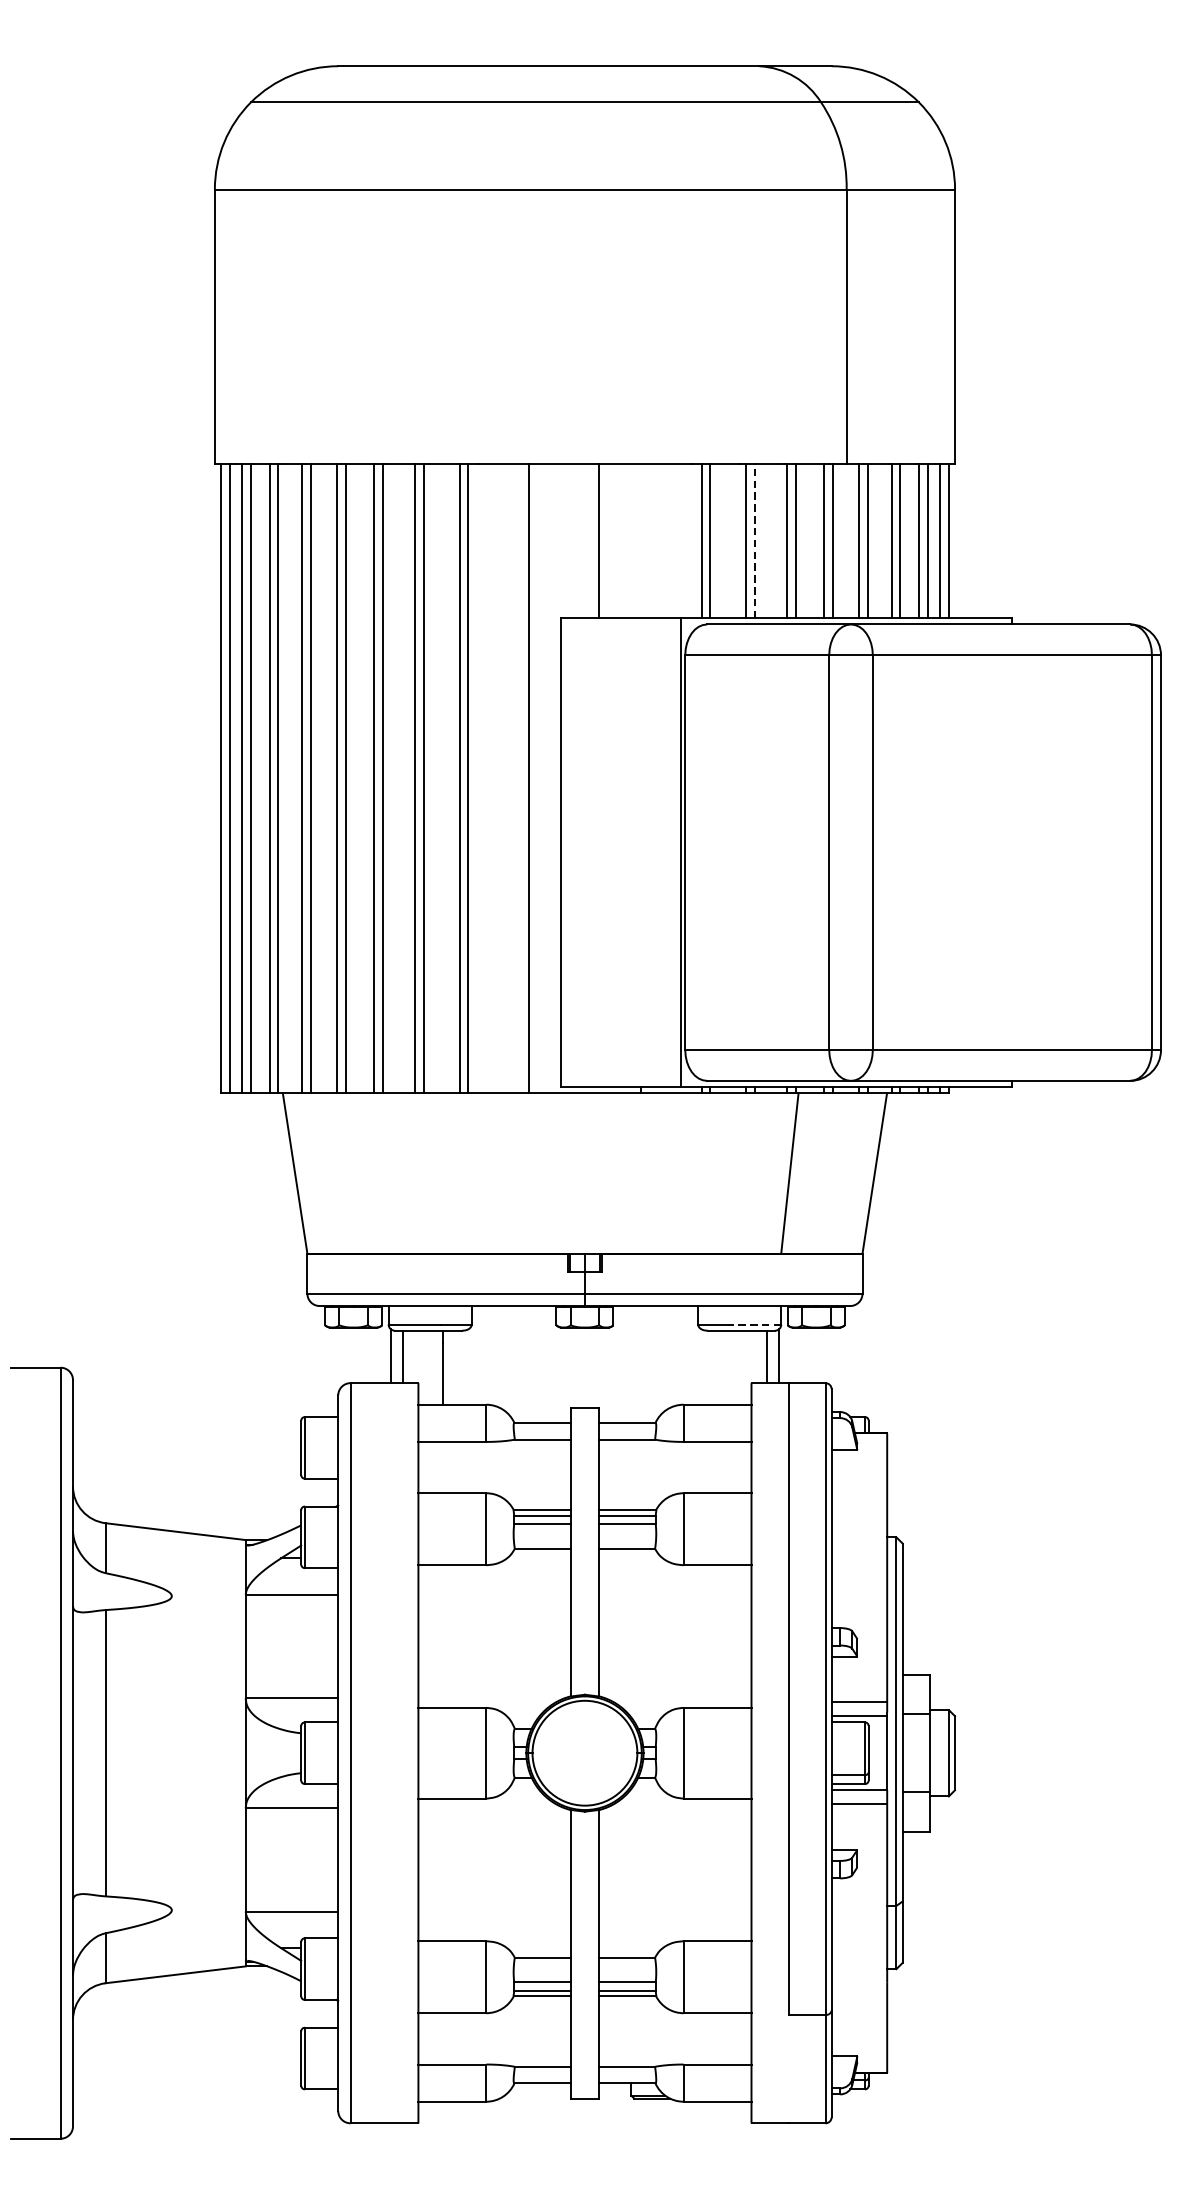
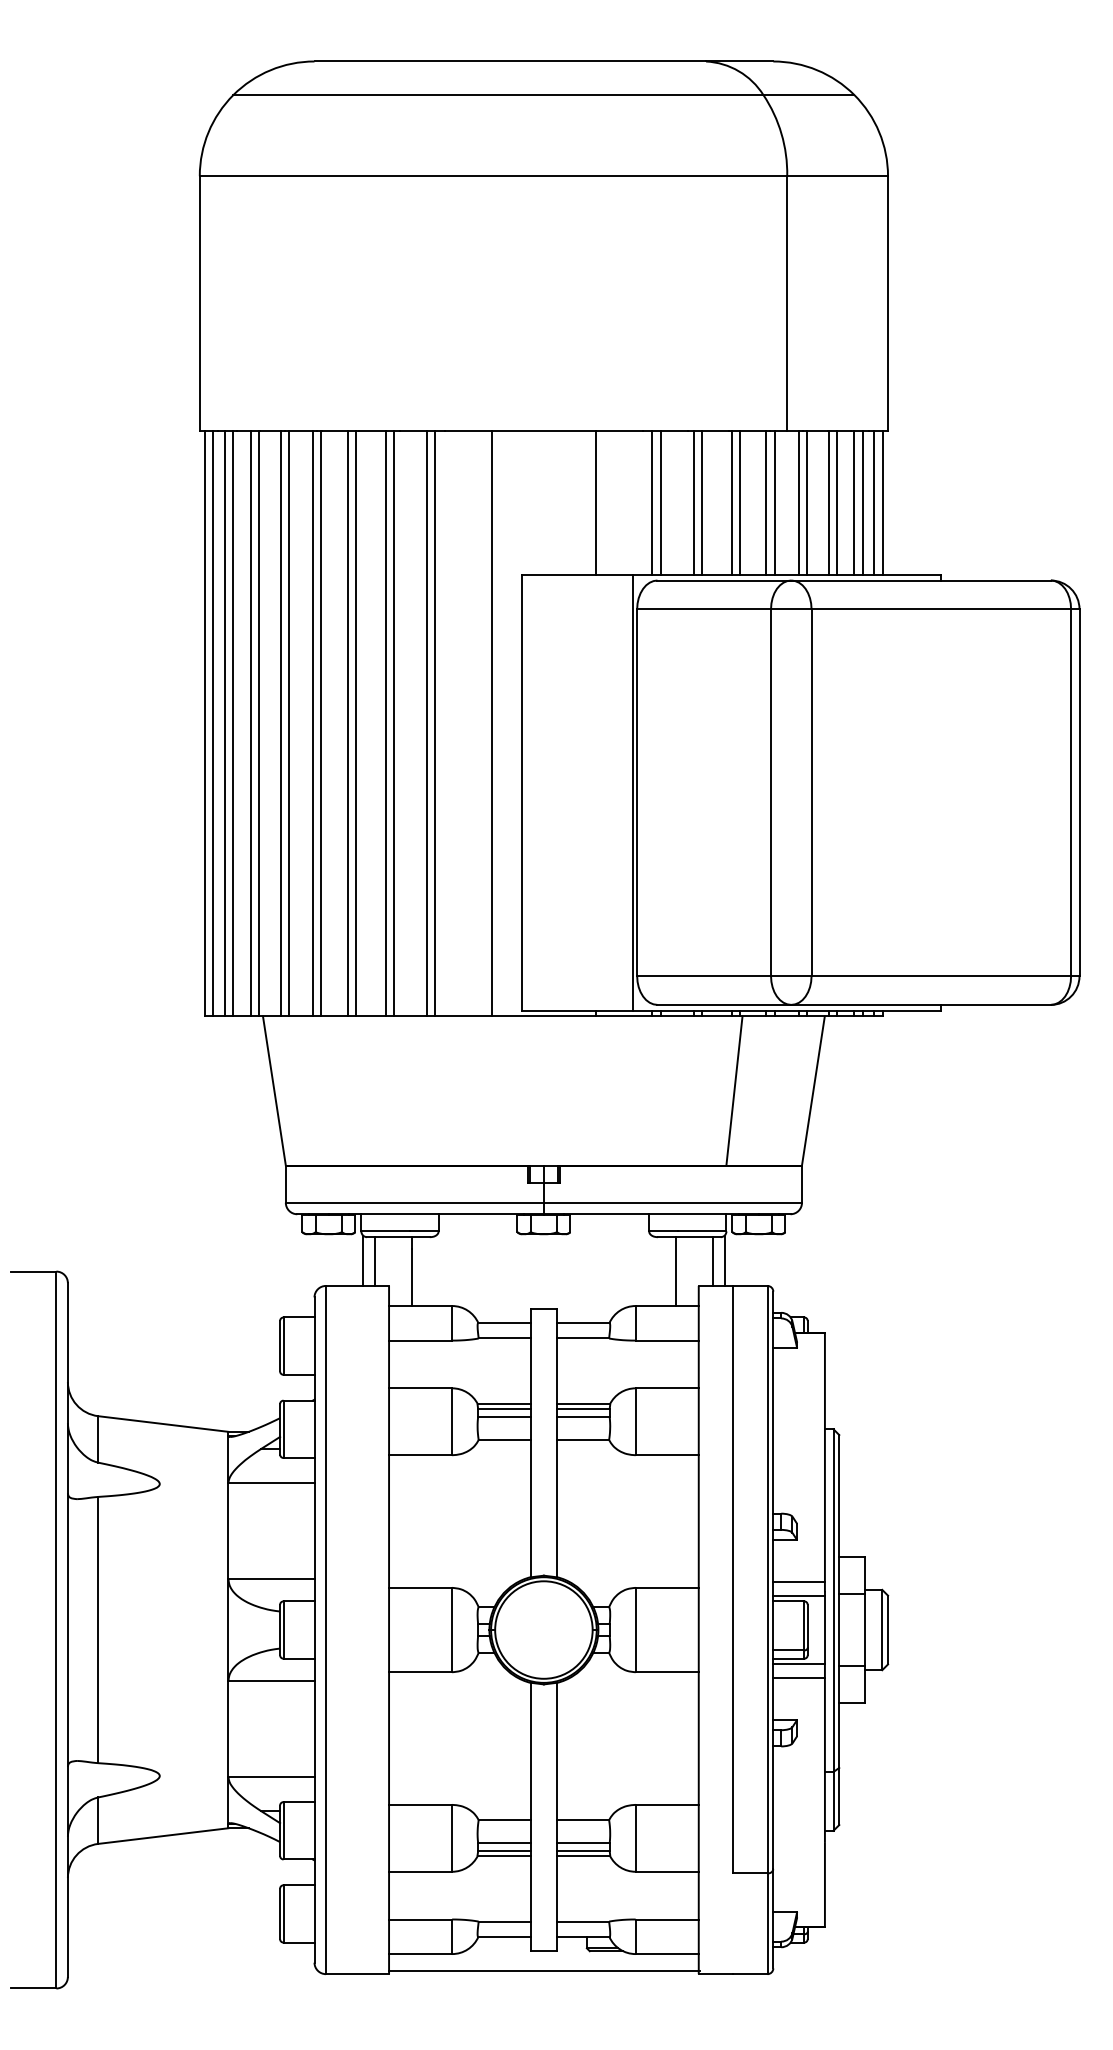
line: (598, 540) -> (595, 502), moved
line: (754, 541) -> (701, 503), dashed -> solid
line: (754, 1324) -> (701, 1231), dashed -> solid
line: (726, 1367) -> (675, 1271), added
line: (584, 2120) -> (543, 1971), added

